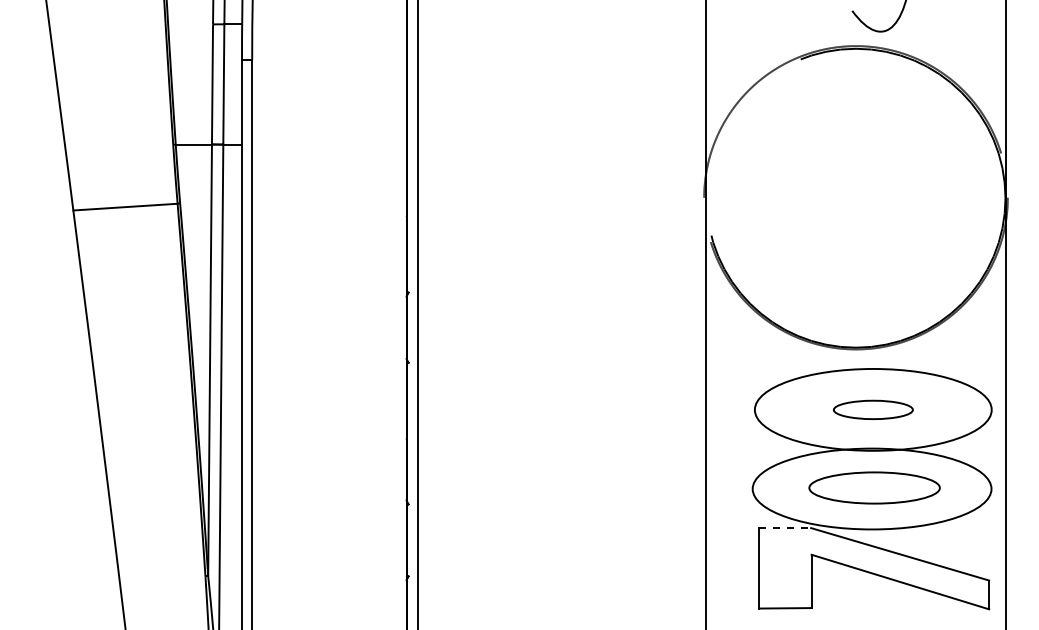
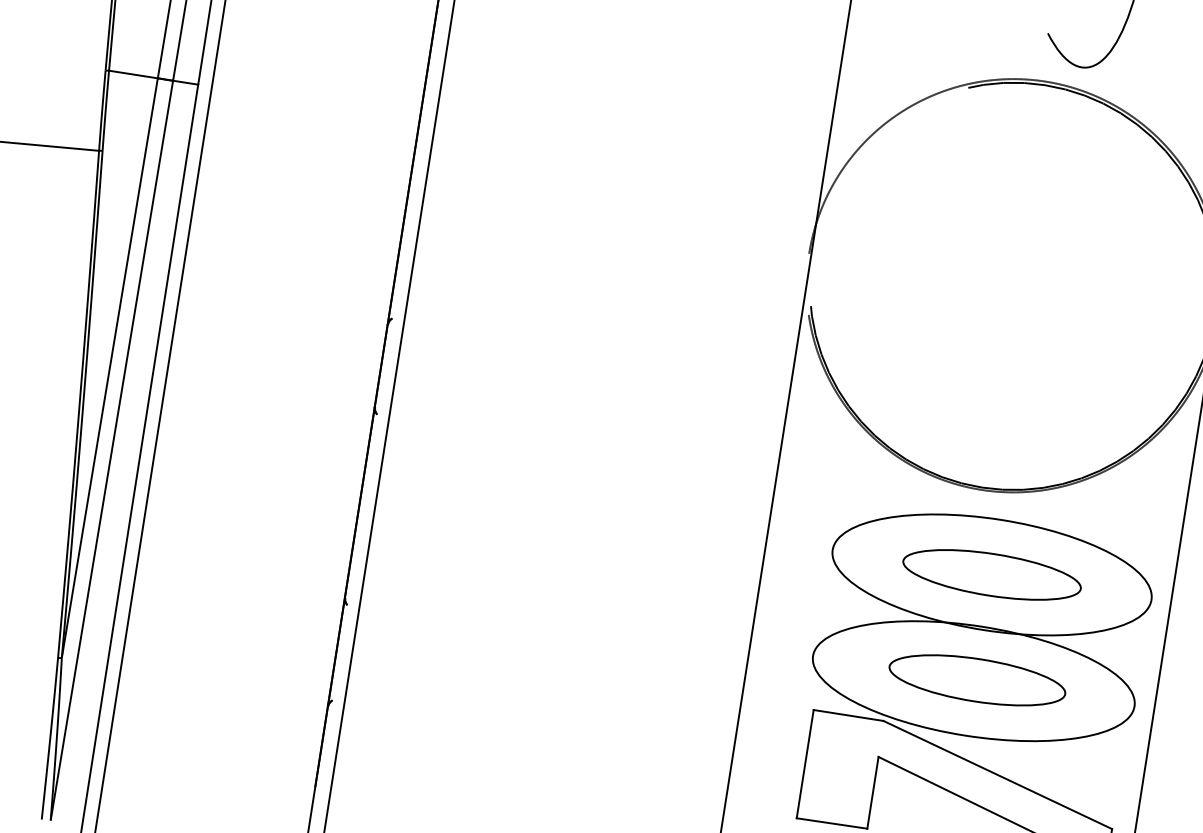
part: (873, 409) -> (992, 574), size x1.67
line: (785, 528) -> (848, 716), dashed -> solid

